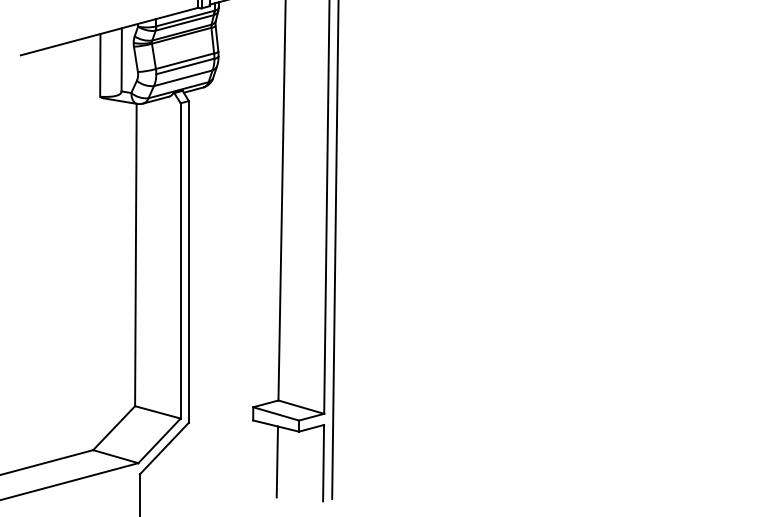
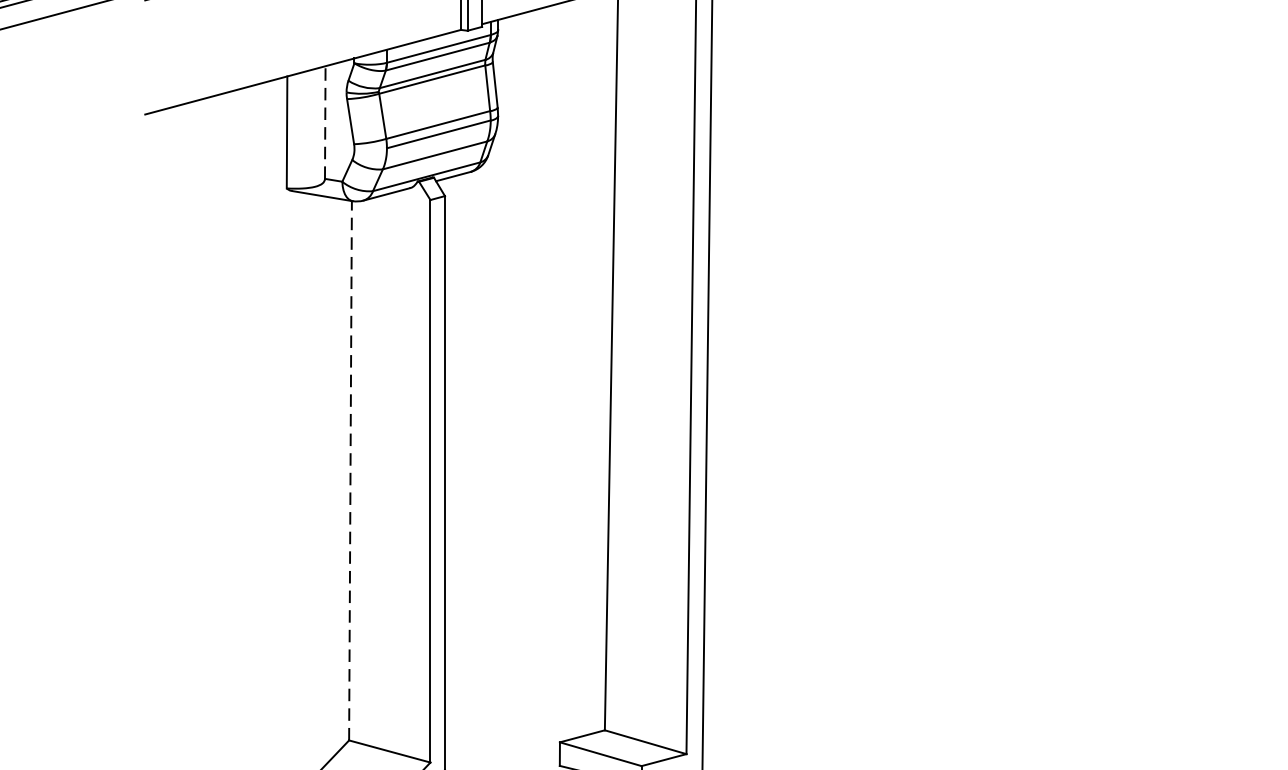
line: (121, 59) -> (324, 121), solid -> dashed
line: (135, 254) -> (349, 469), solid -> dashed

